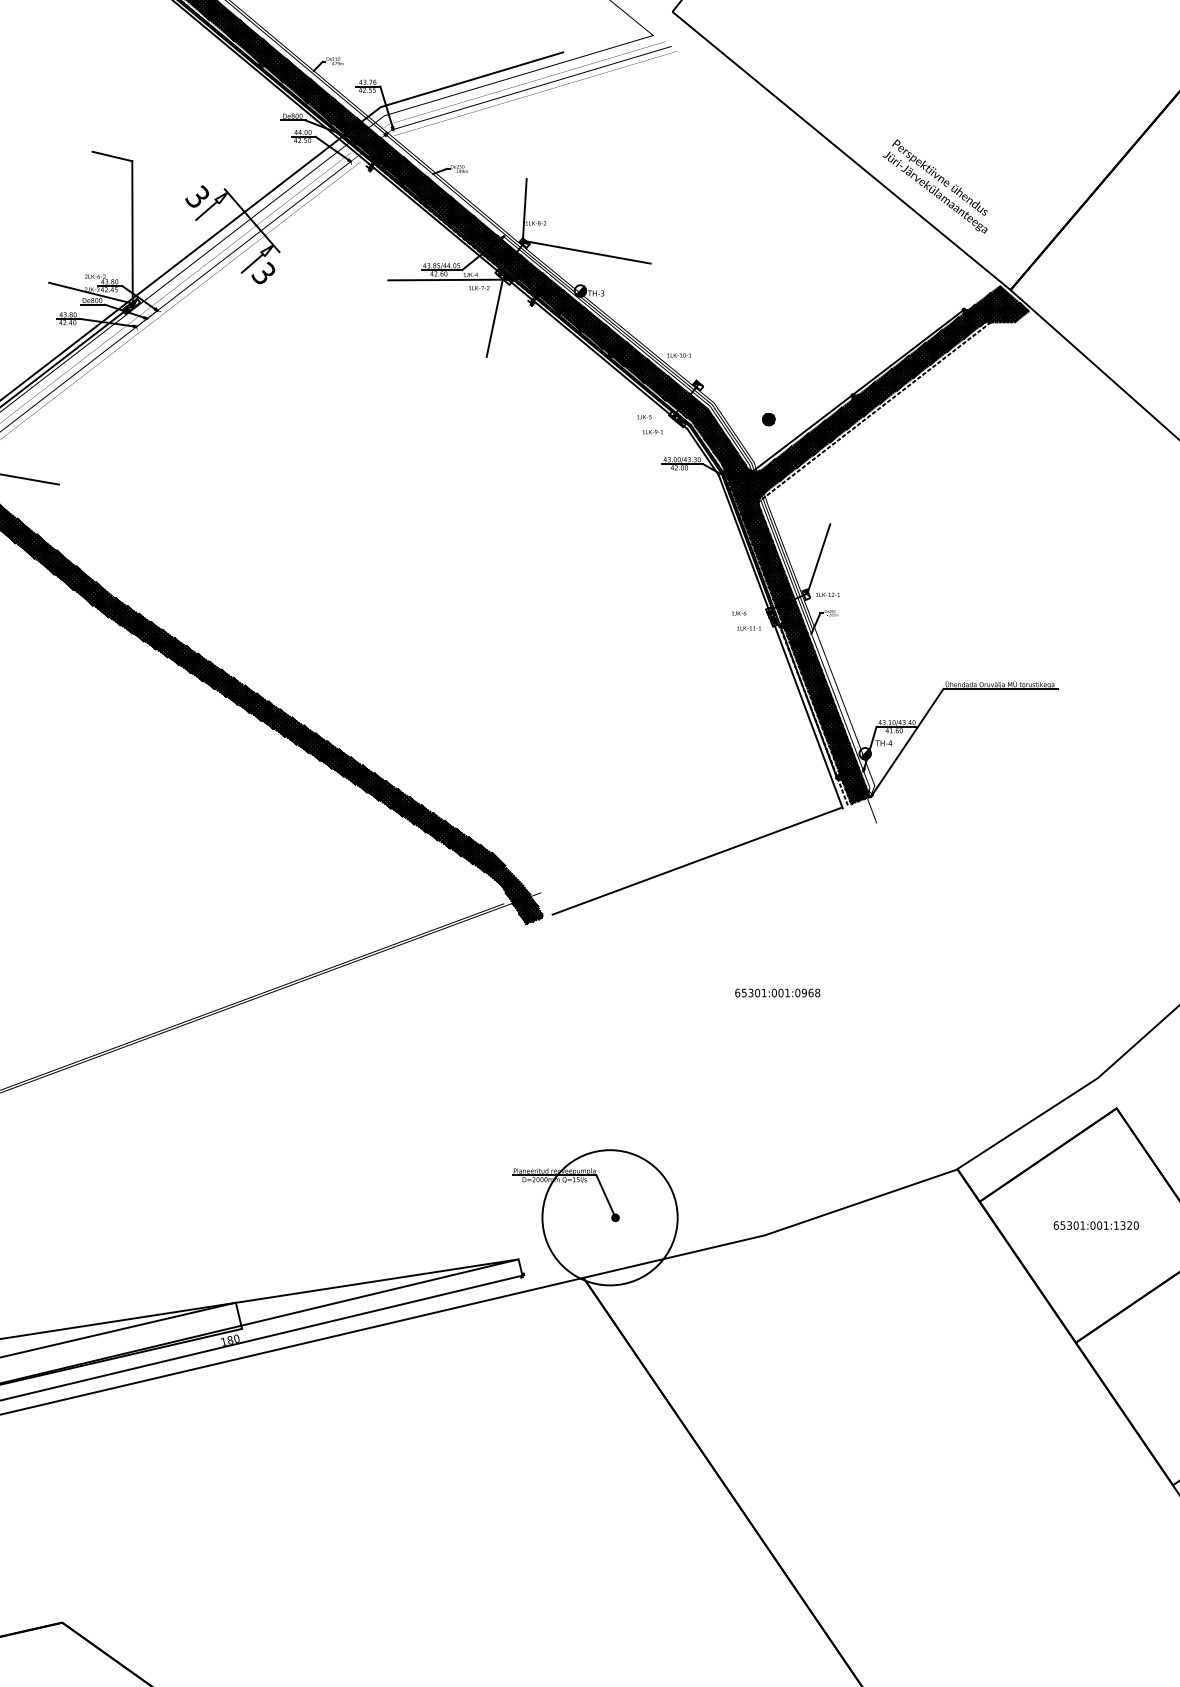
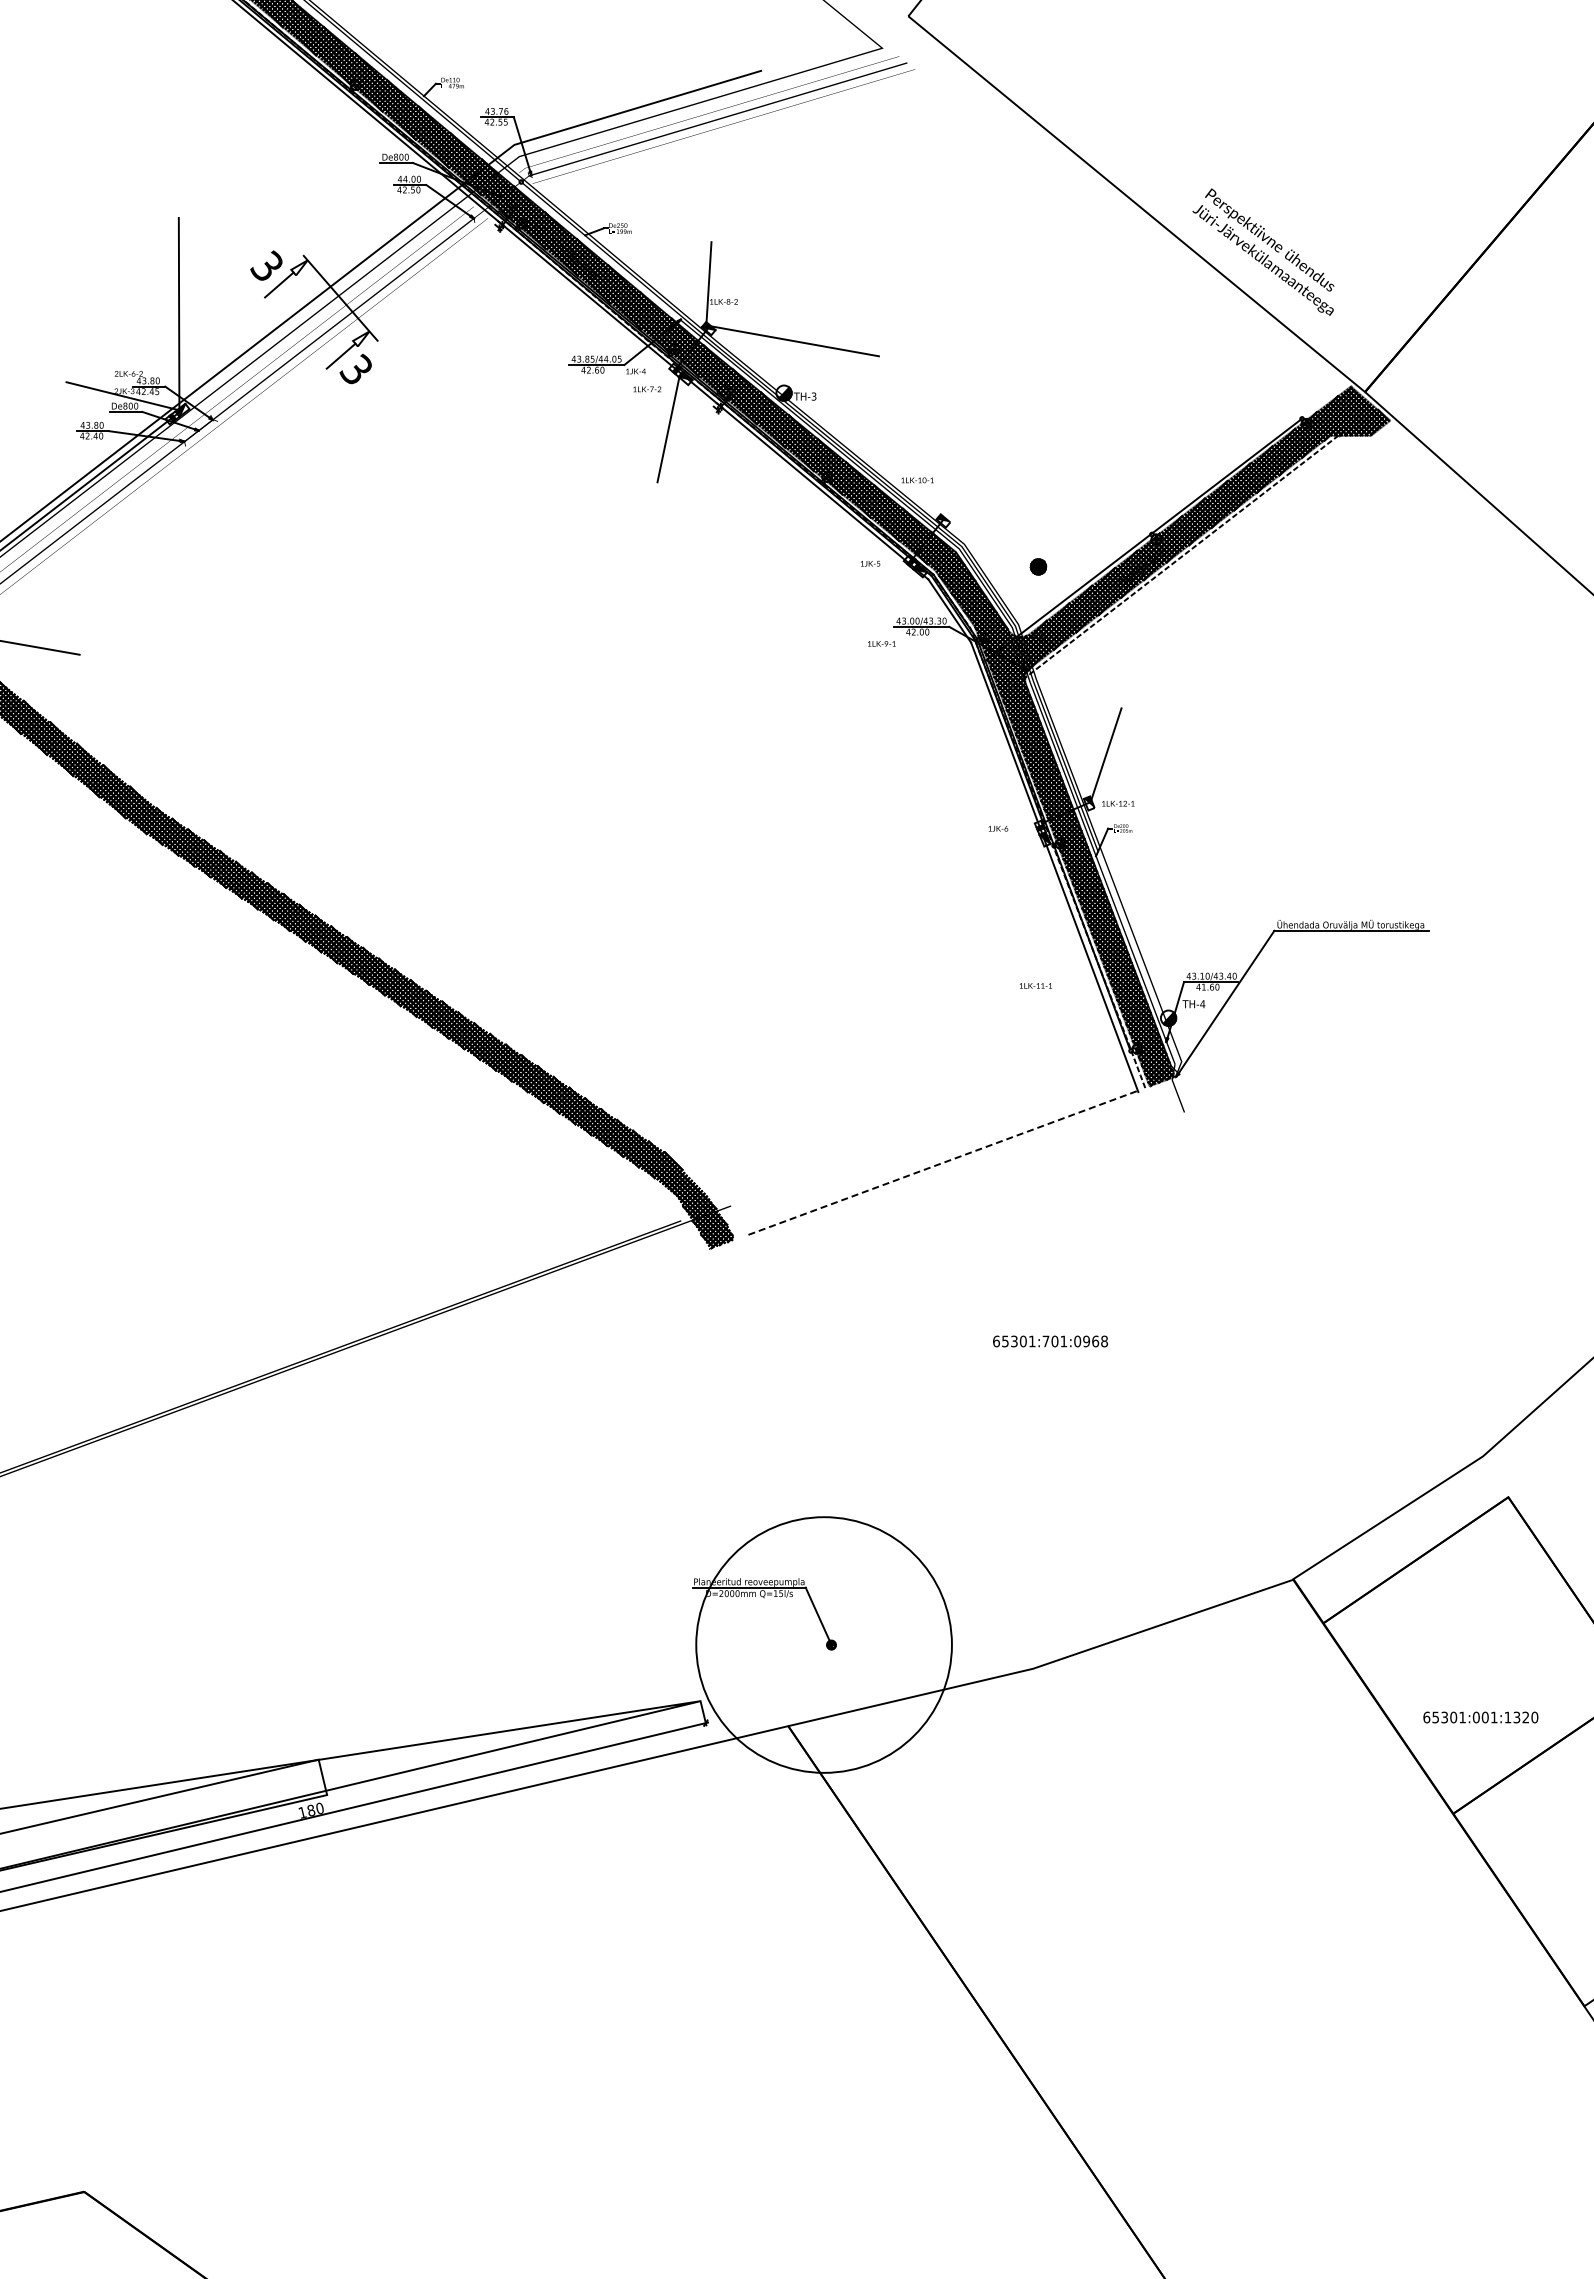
line: (112, 156) -> (151, 211), removed
line: (445, 280) -> (601, 378), removed
text: (652, 431) -> (881, 643), moved
text: (748, 628) -> (1035, 985), moved
line: (696, 861) -> (941, 1163), solid -> dashed
text: (773, 993) -> (1045, 1341), 65301:001:0968 -> 65301:701:0968
circle: (609, 1217) -> (823, 1644), size x1.4
text: (1096, 1225) -> (1480, 1717), moved

